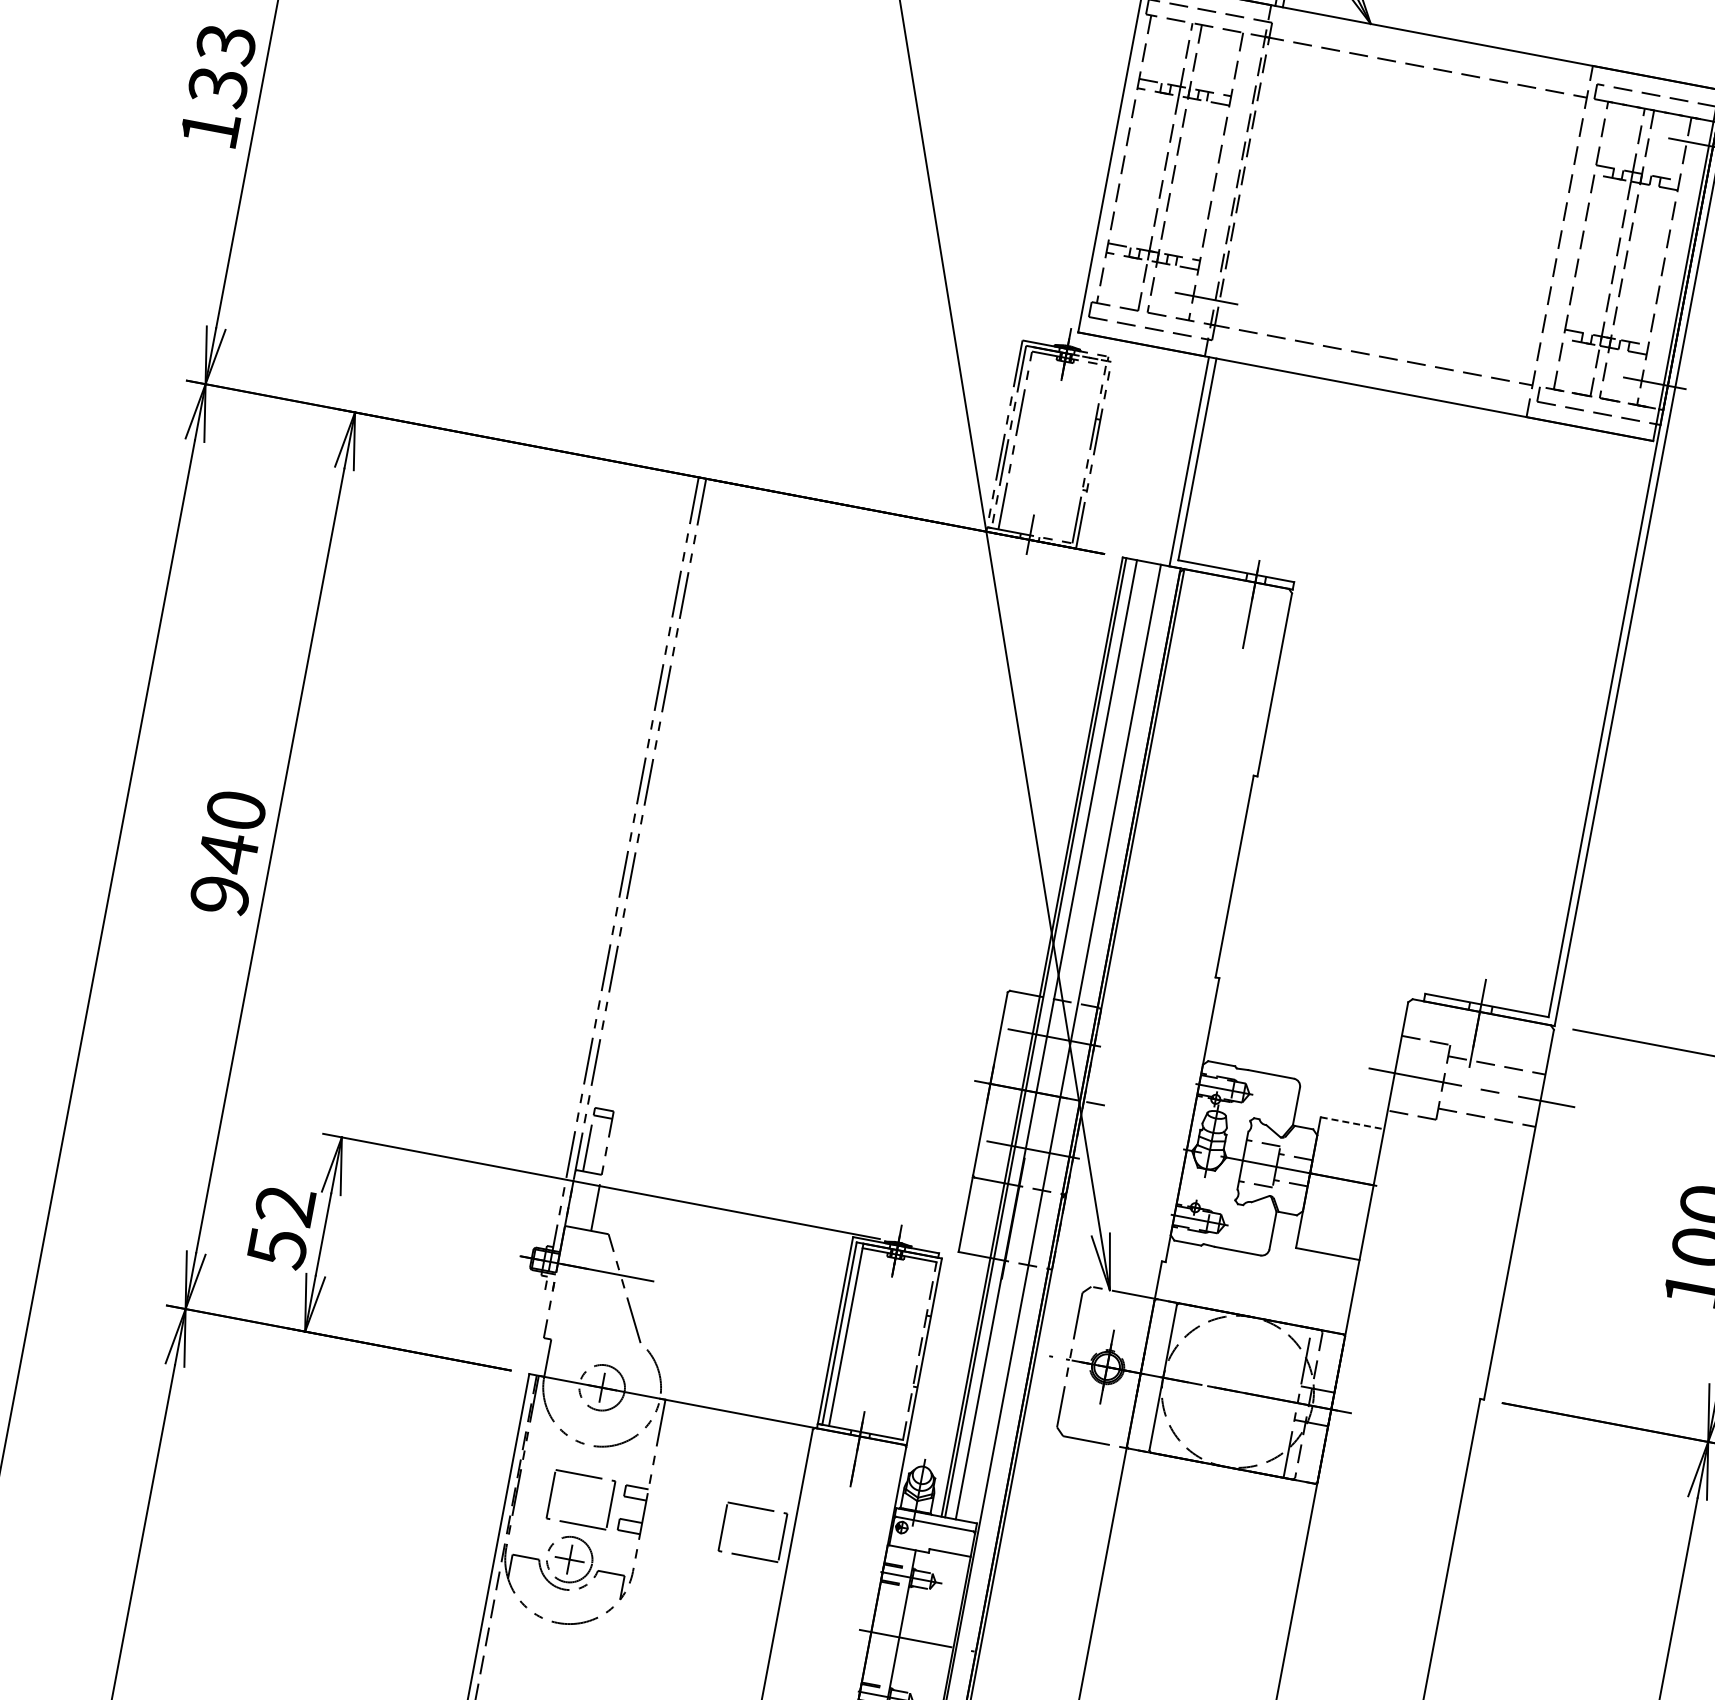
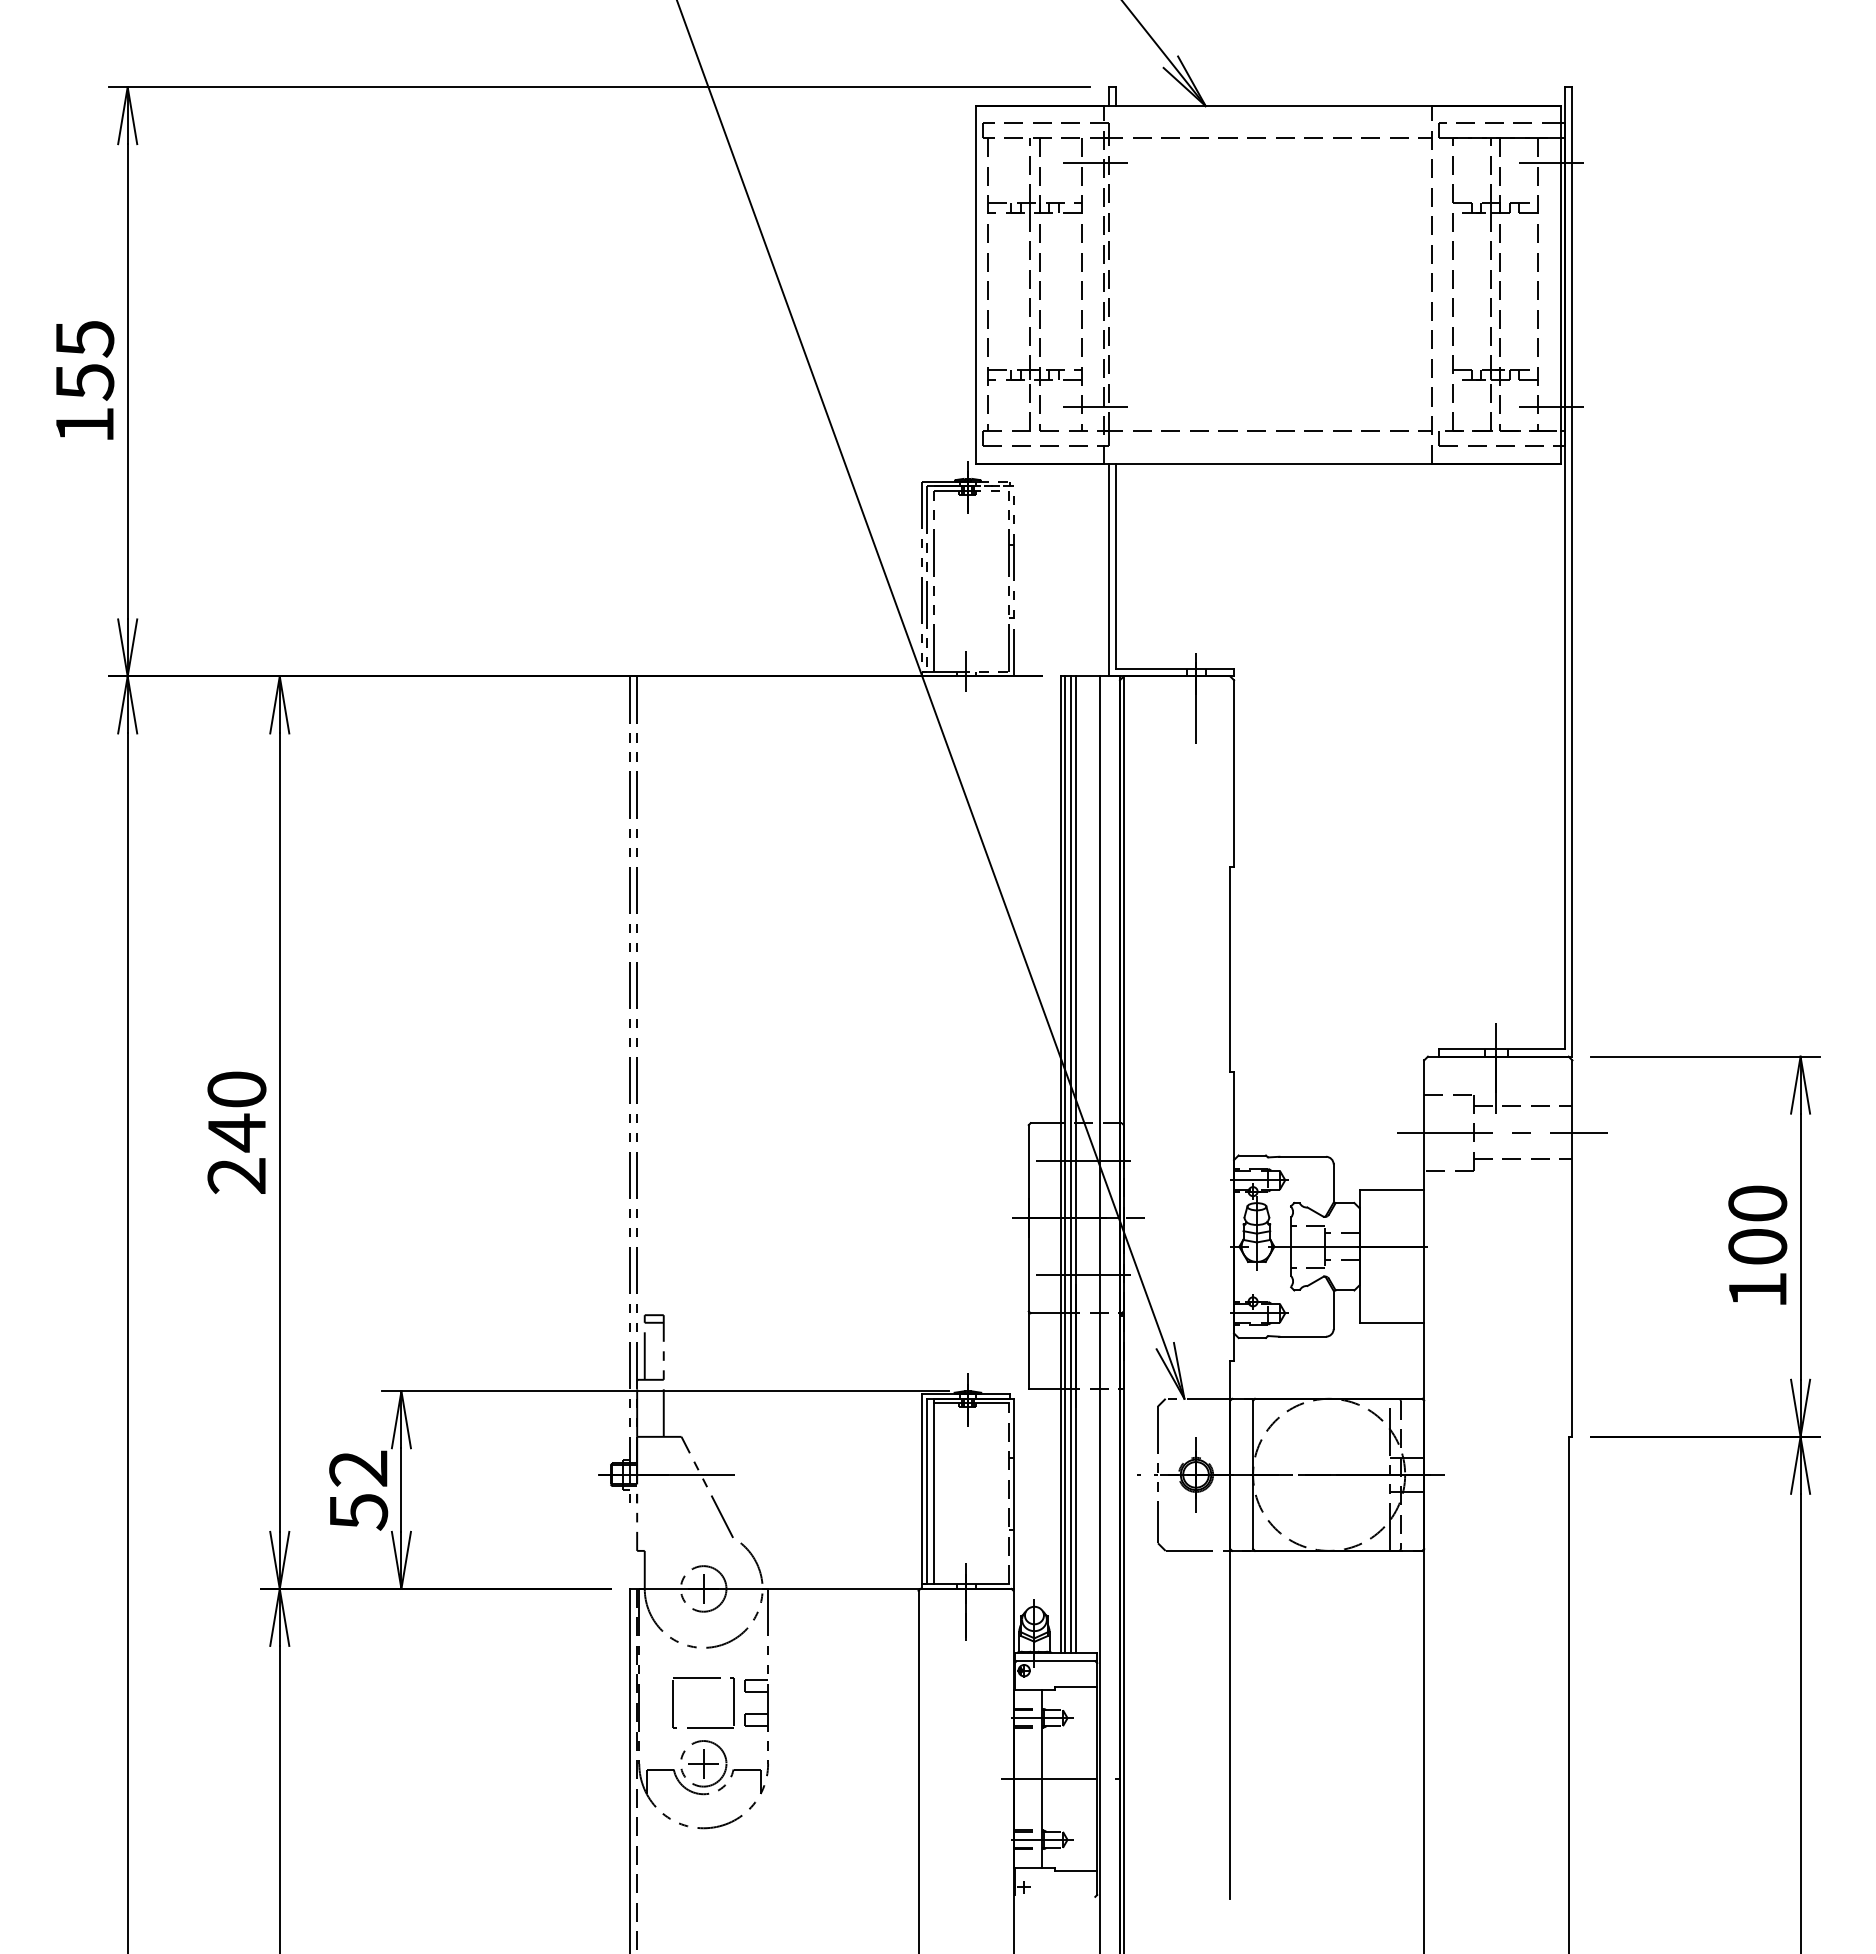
line: (1250, 59) -> (1094, 163), added
text: (221, 65) -> (84, 360), 133 -> 155
text: (219, 895) -> (236, 1176), 940 -> 240
line: (1042, 1039) -> (1071, 1164), added
line: (1353, 1123) -> (1392, 1189), dashed -> solid
part: (757, 1508) -> (878, 1678), removed

